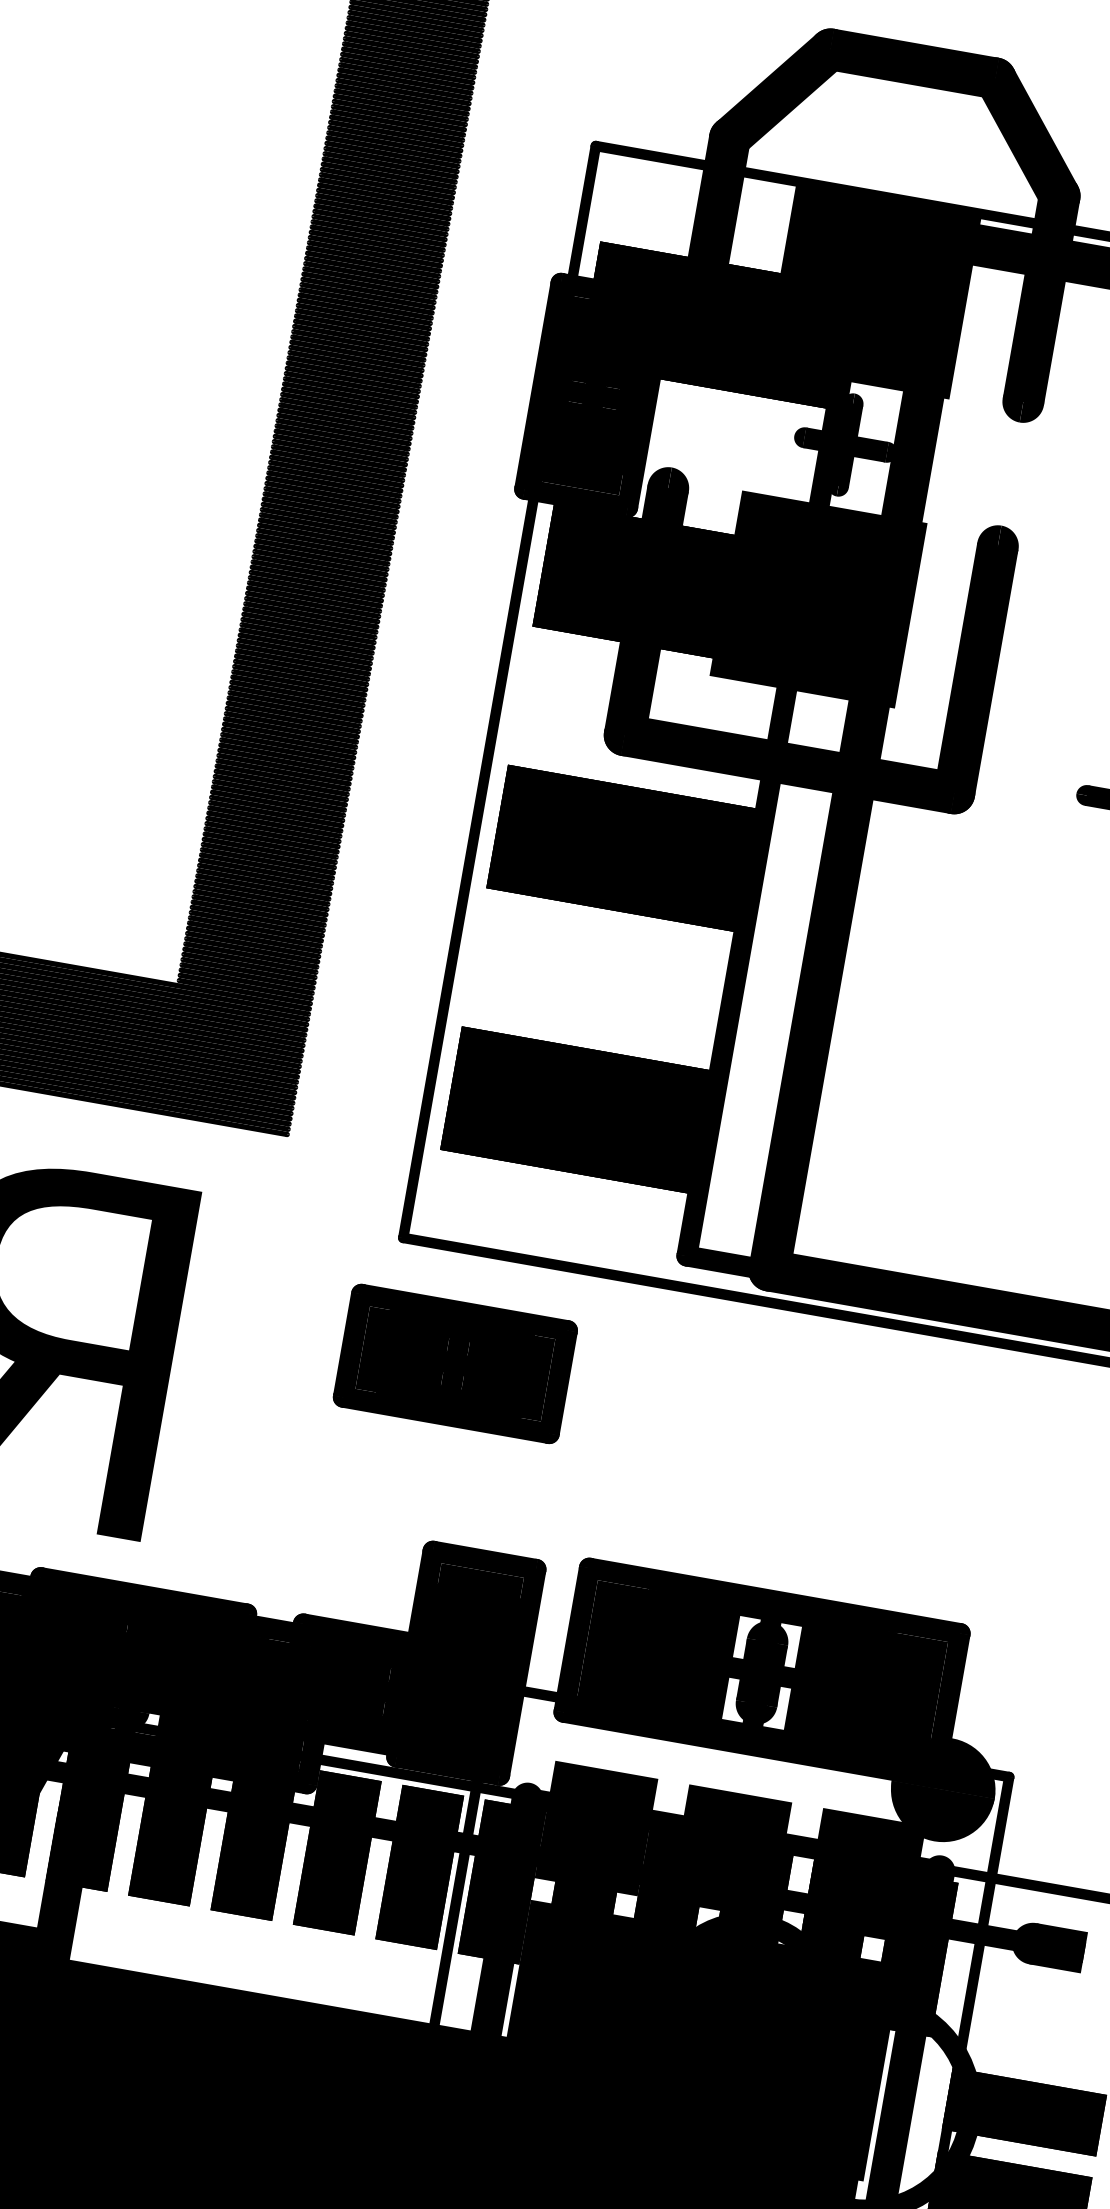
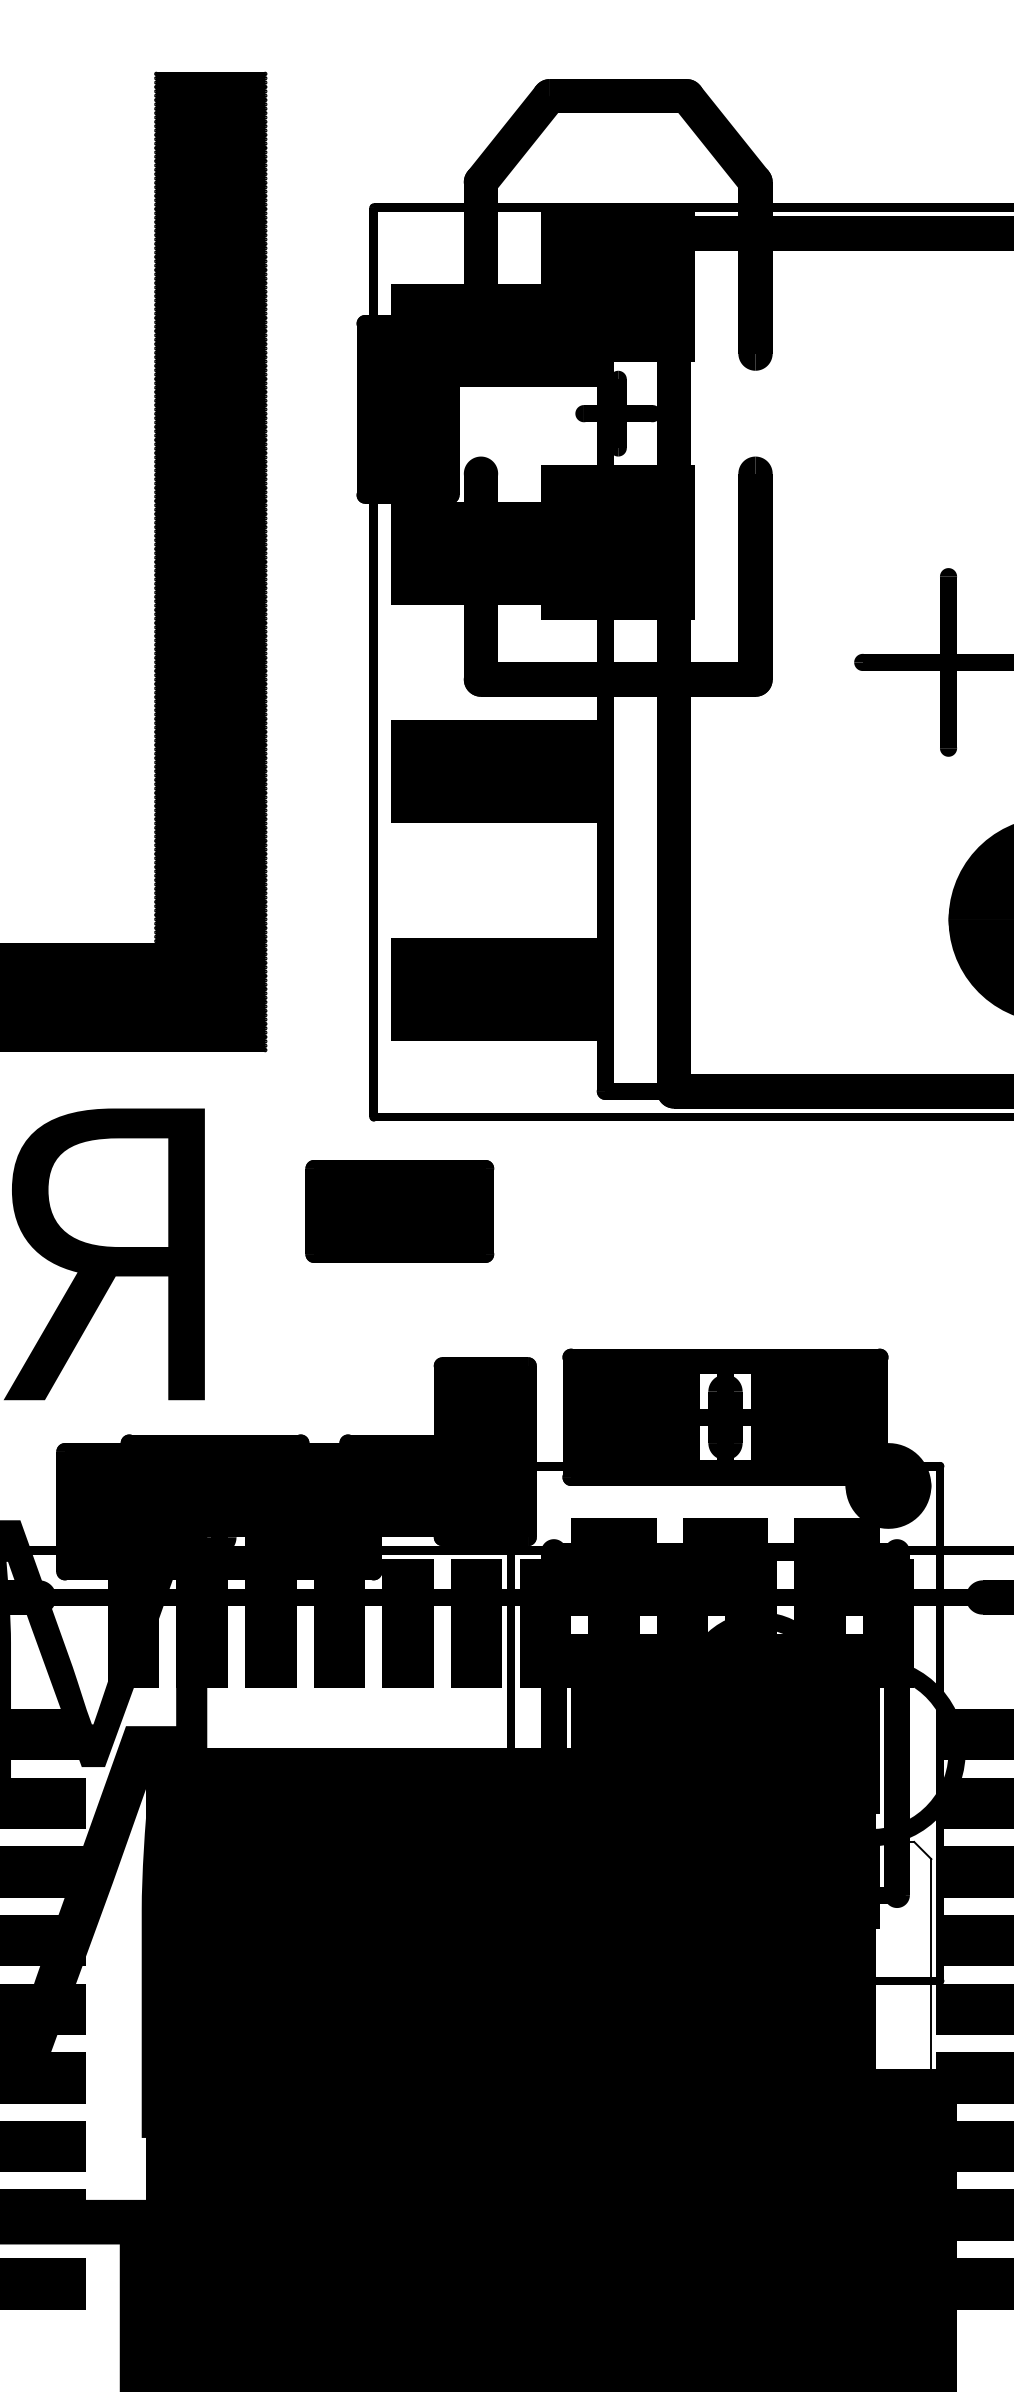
part: (455, 1363) -> (399, 1211), moved

